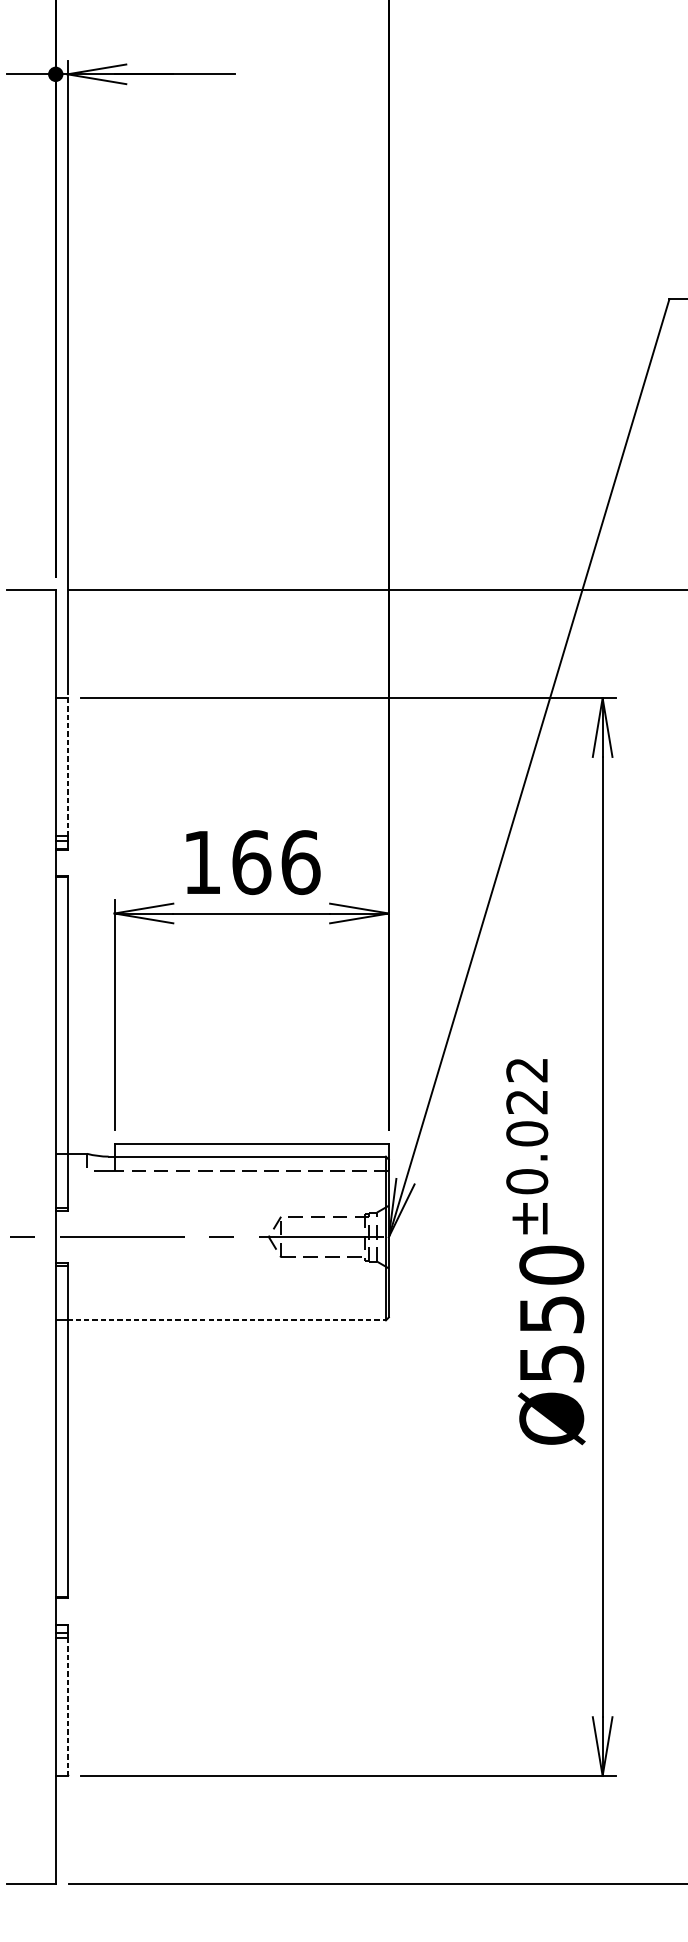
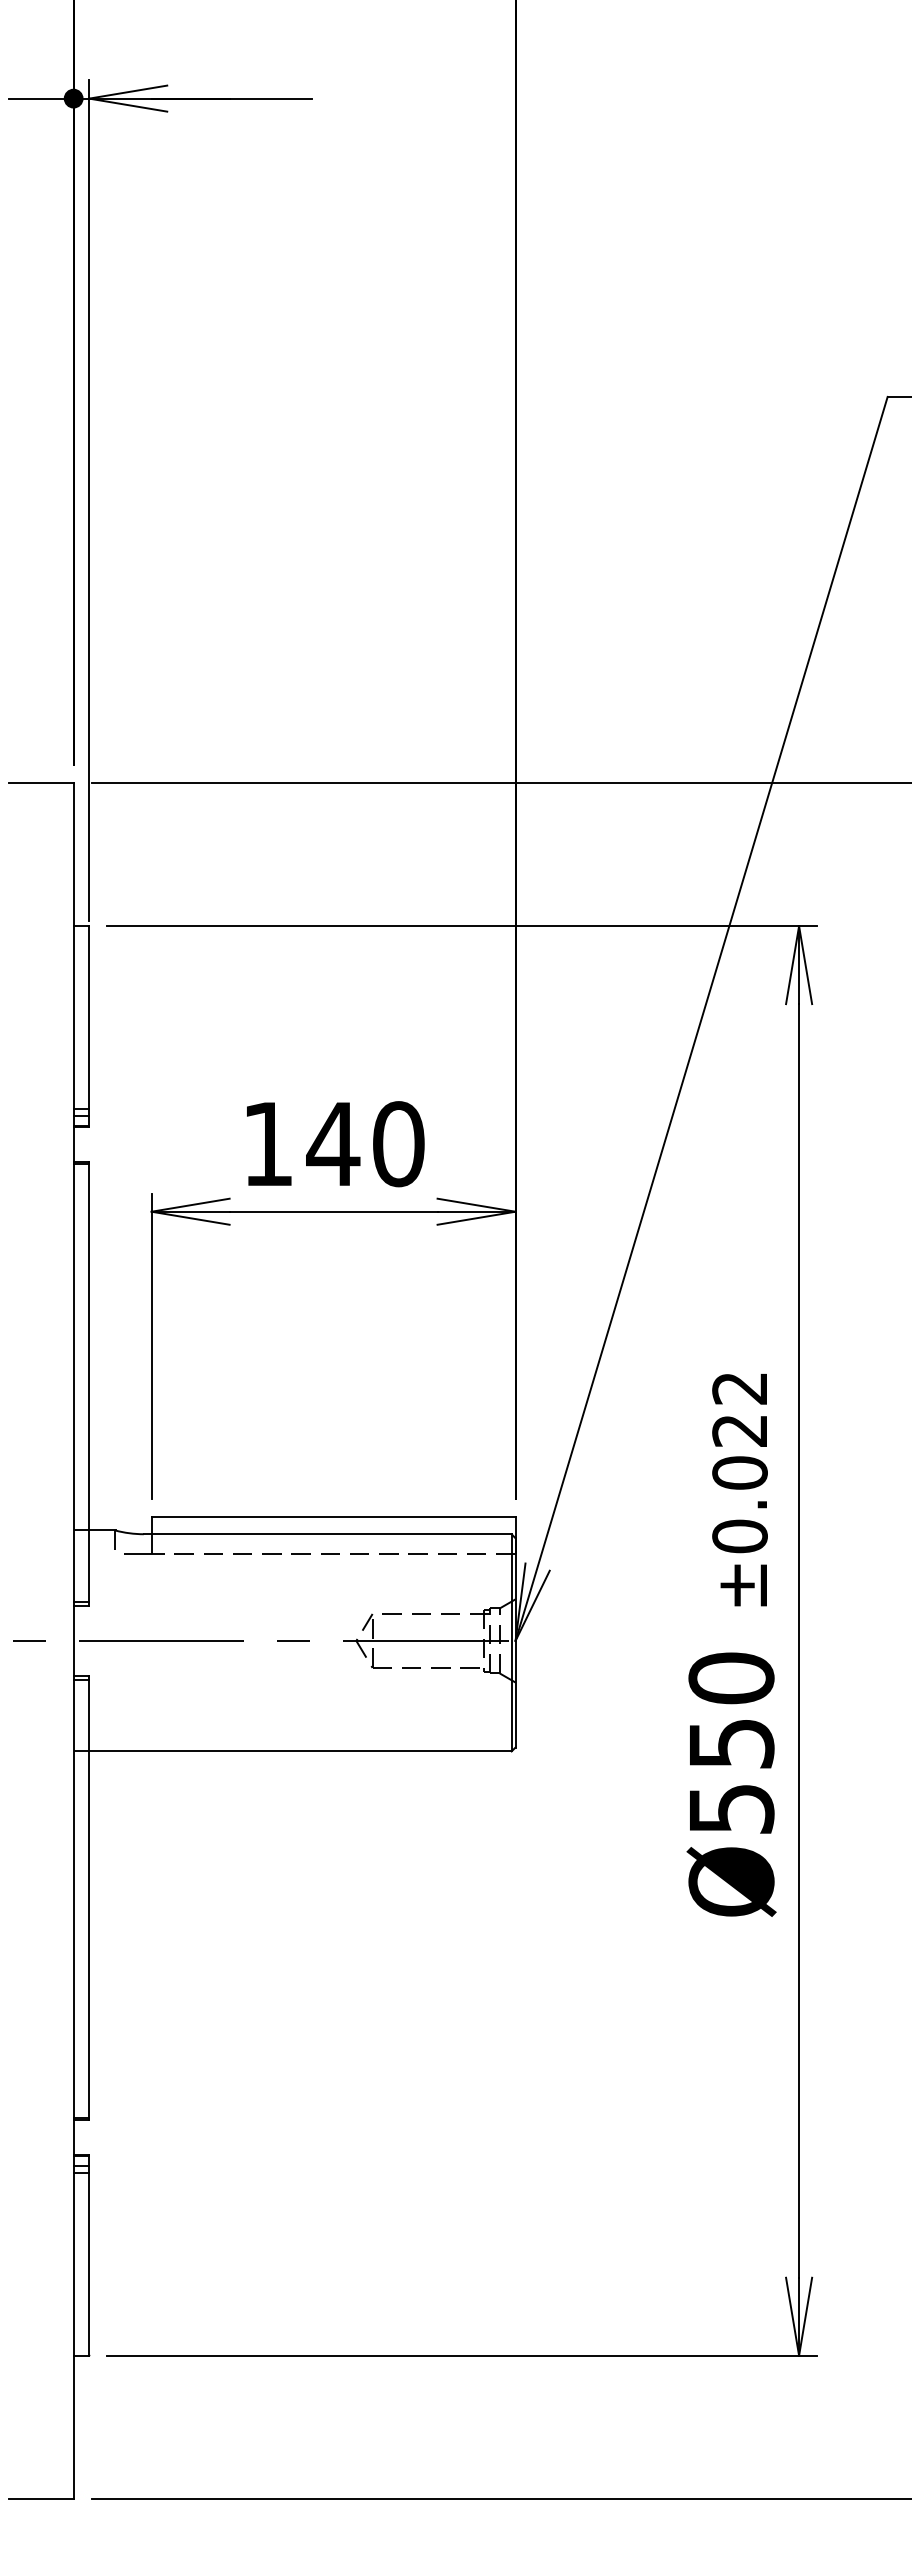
line: (67, 767) -> (89, 1018), dashed -> solid
text: (275, 862) -> (365, 1144), 166 -> 140
text: (526, 1147) -> (739, 1490), moved
line: (226, 1320) -> (300, 1751), dashed -> solid
line: (67, 1707) -> (89, 2264), dashed -> solid

